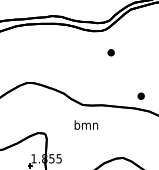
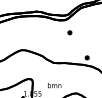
text: (86, 125) -> (54, 85), moved

